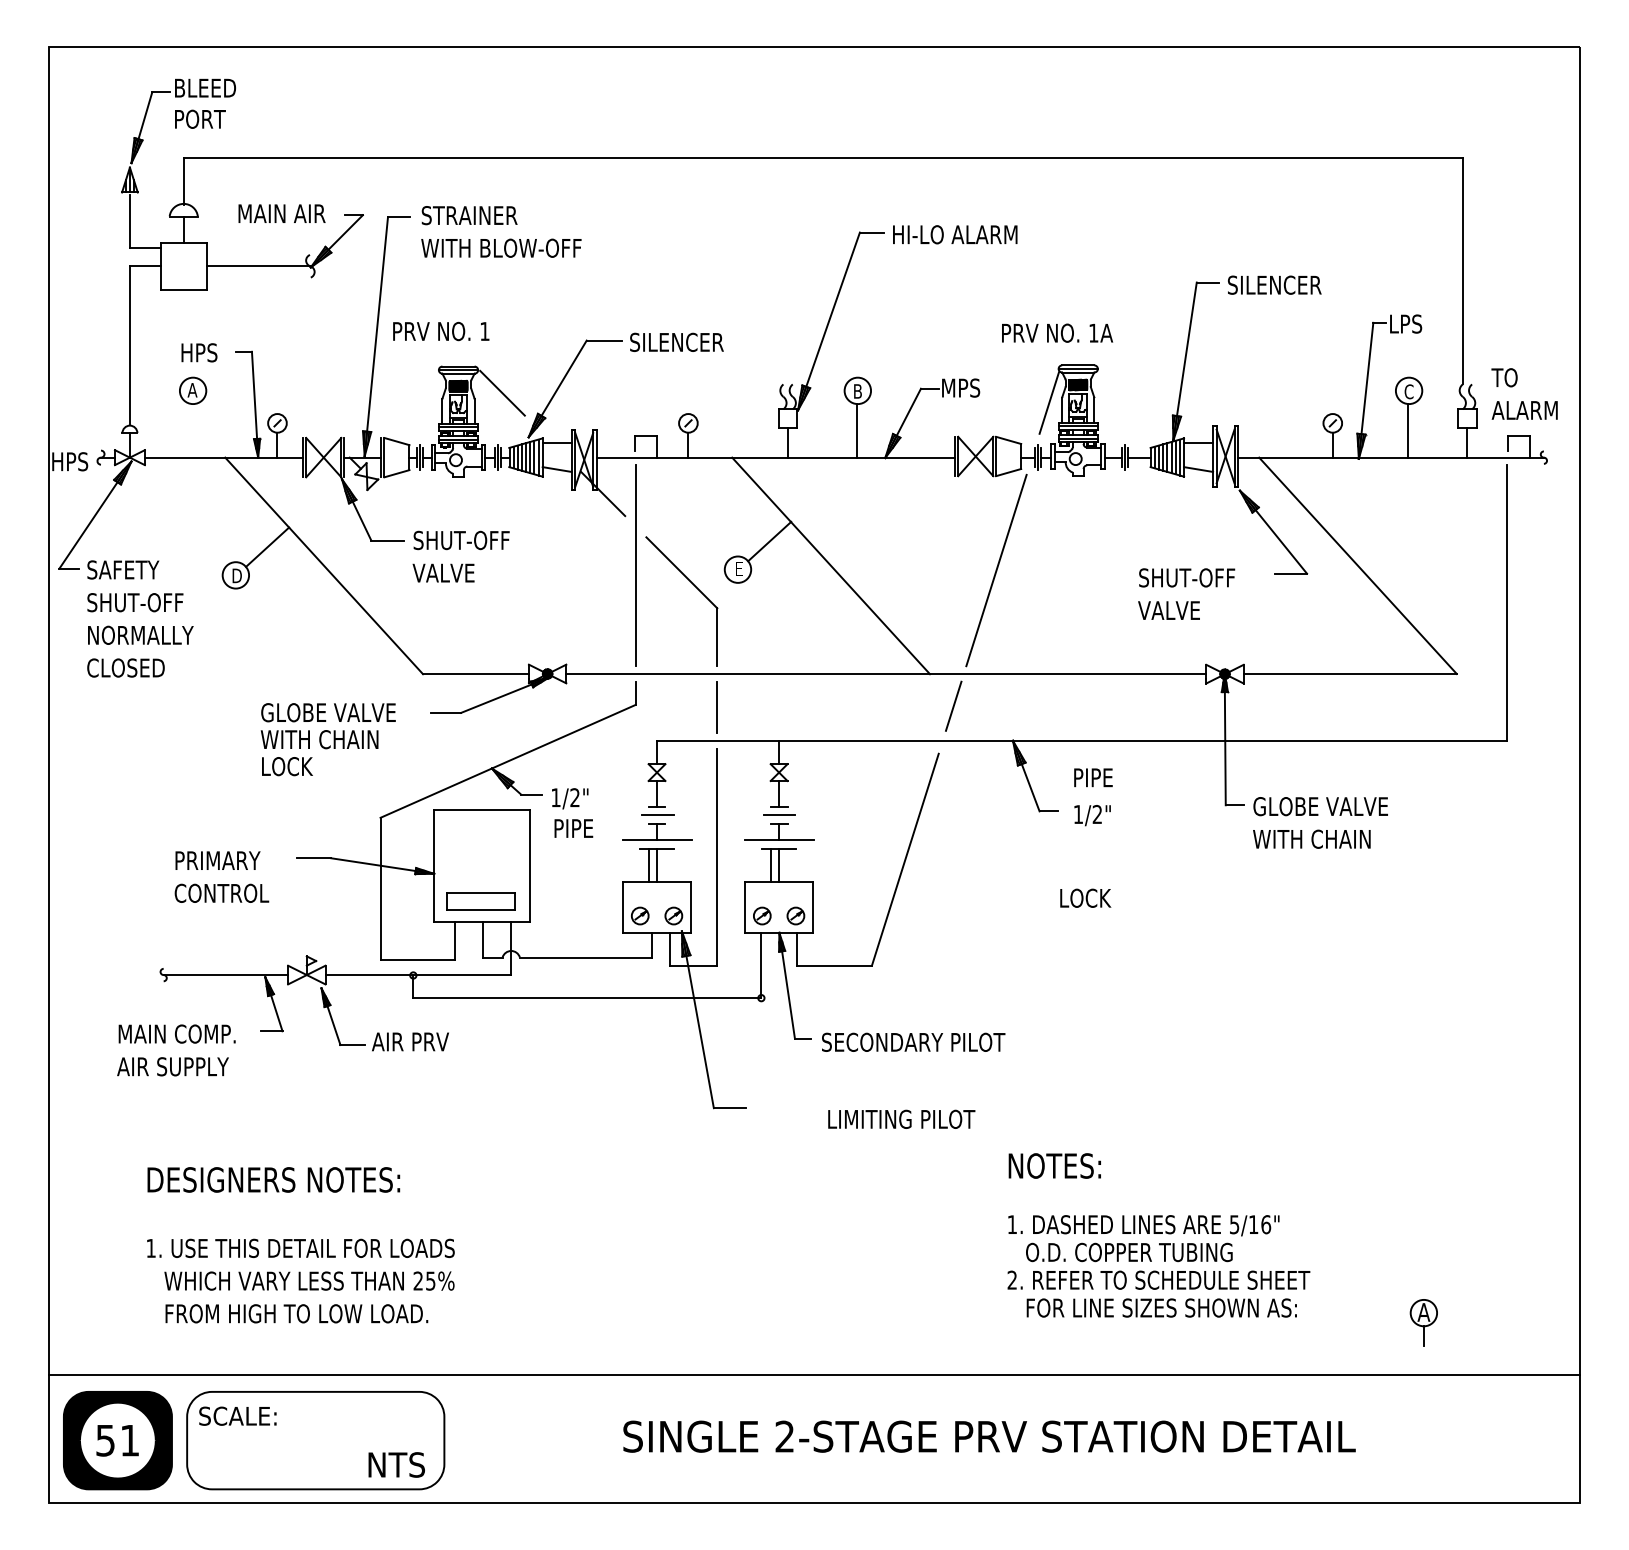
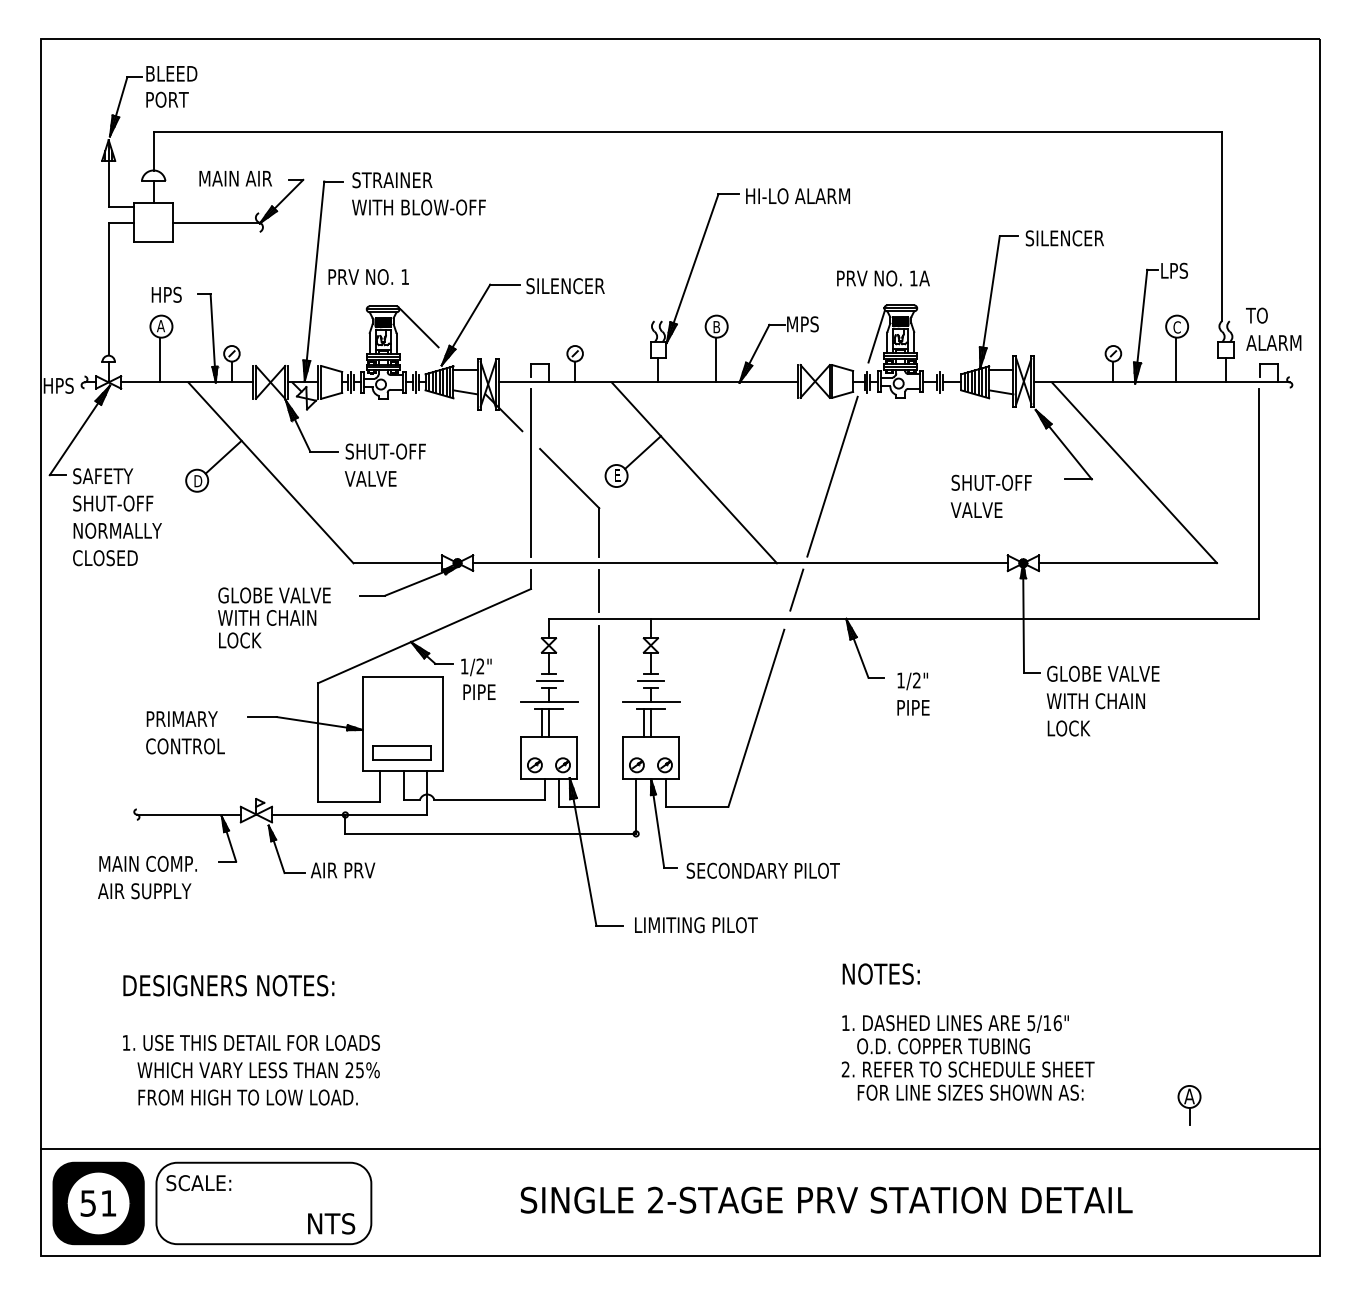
line: (191, 430) -> (160, 359), added
text: (1093, 777) -> (913, 707), moved
text: (1085, 898) -> (1068, 728), moved
text: (901, 1119) -> (696, 925), moved

